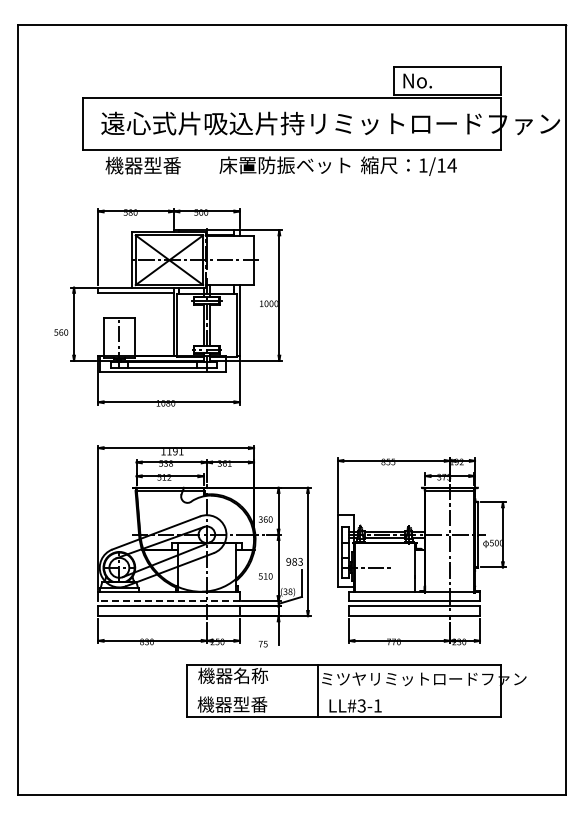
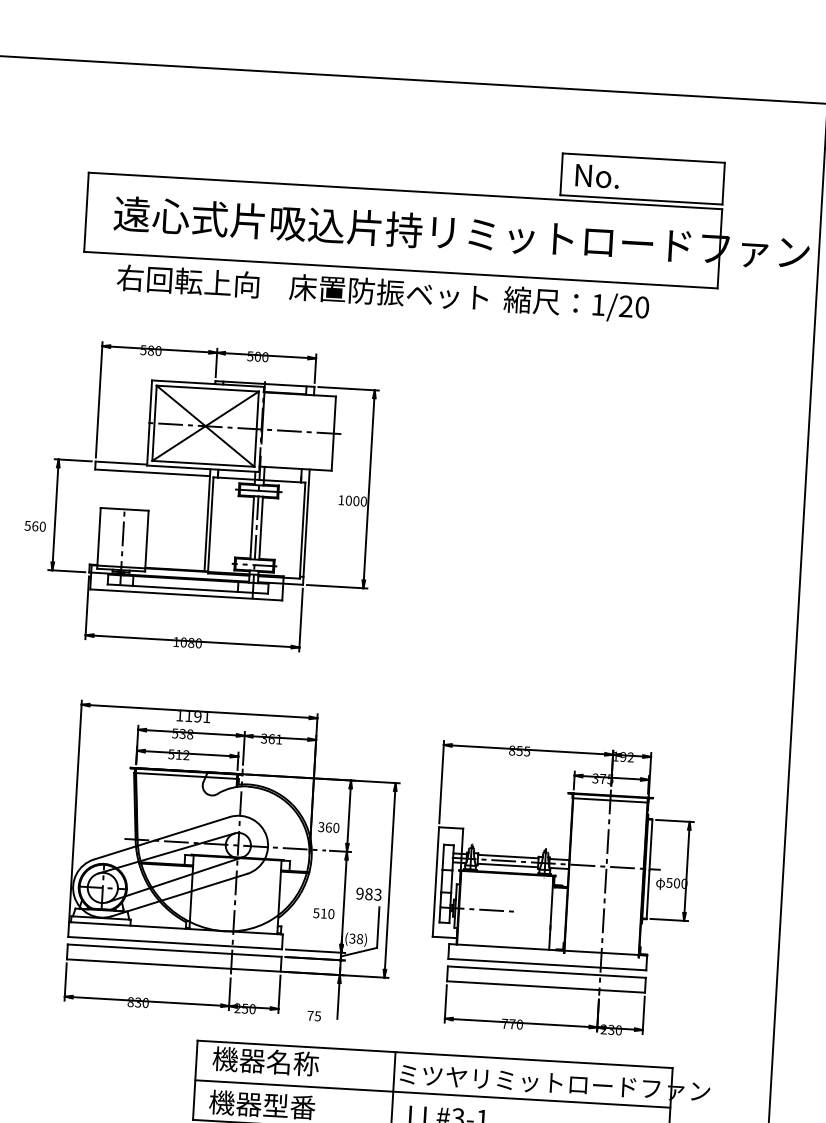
text: (152, 165) -> (188, 281), 機器型番 -> 右回転上向
text: (446, 165) -> (633, 306), 1/14 -> 1/20
line: (169, 601) -> (175, 943), dashed -> solid
line: (344, 690) -> (433, 1093), added

